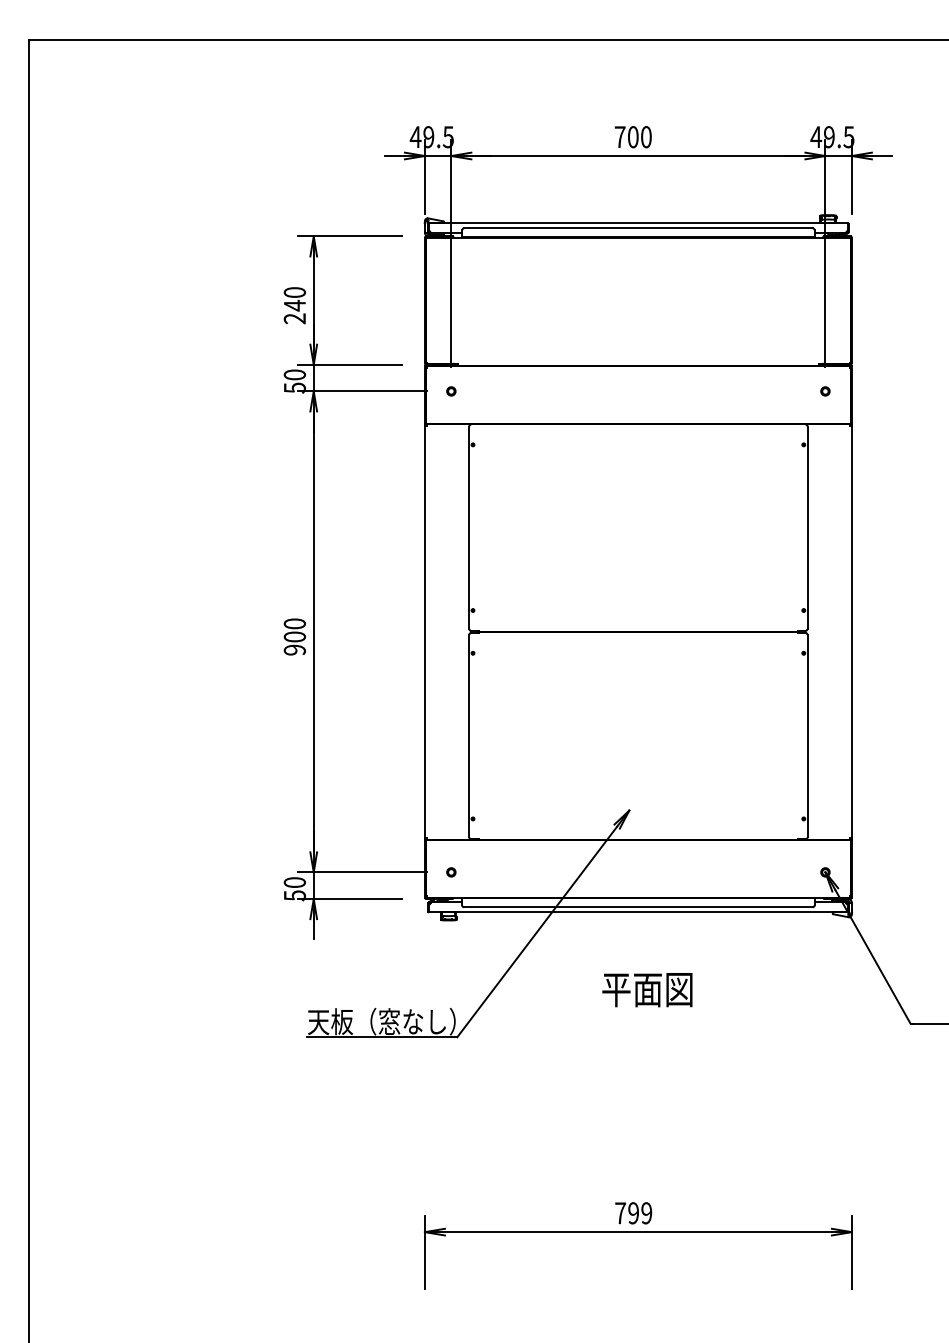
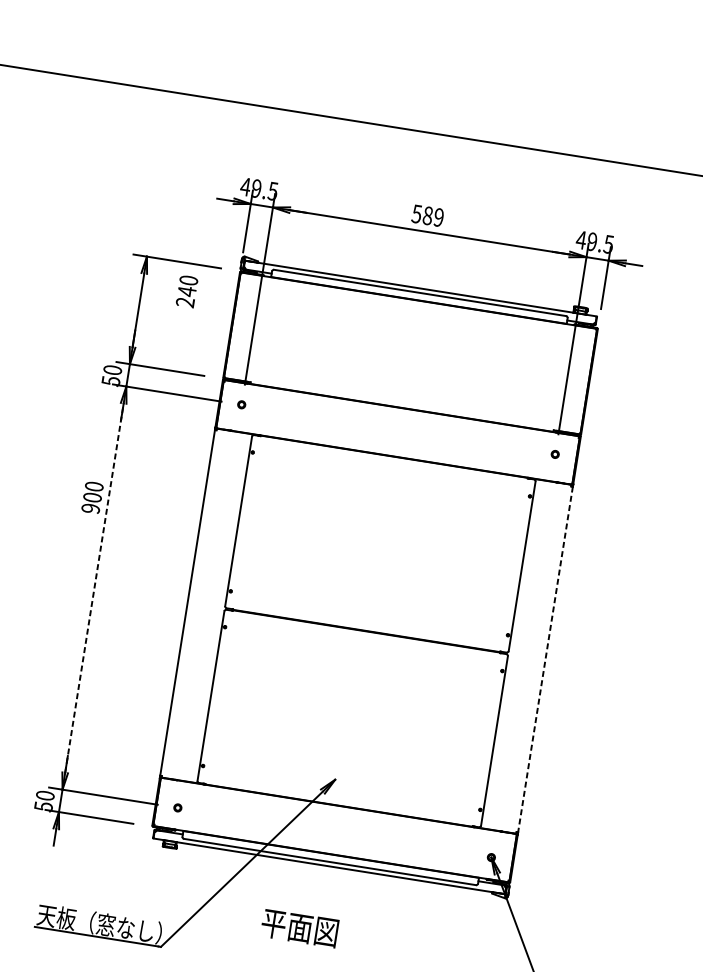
text: (632, 137) -> (427, 216), 700 -> 589
text: (294, 305) -> (186, 291), moved
line: (313, 631) -> (94, 587), solid -> dashed
line: (851, 632) -> (545, 659), solid -> dashed
text: (294, 636) -> (92, 497), moved
text: (647, 990) -> (299, 928), moved

